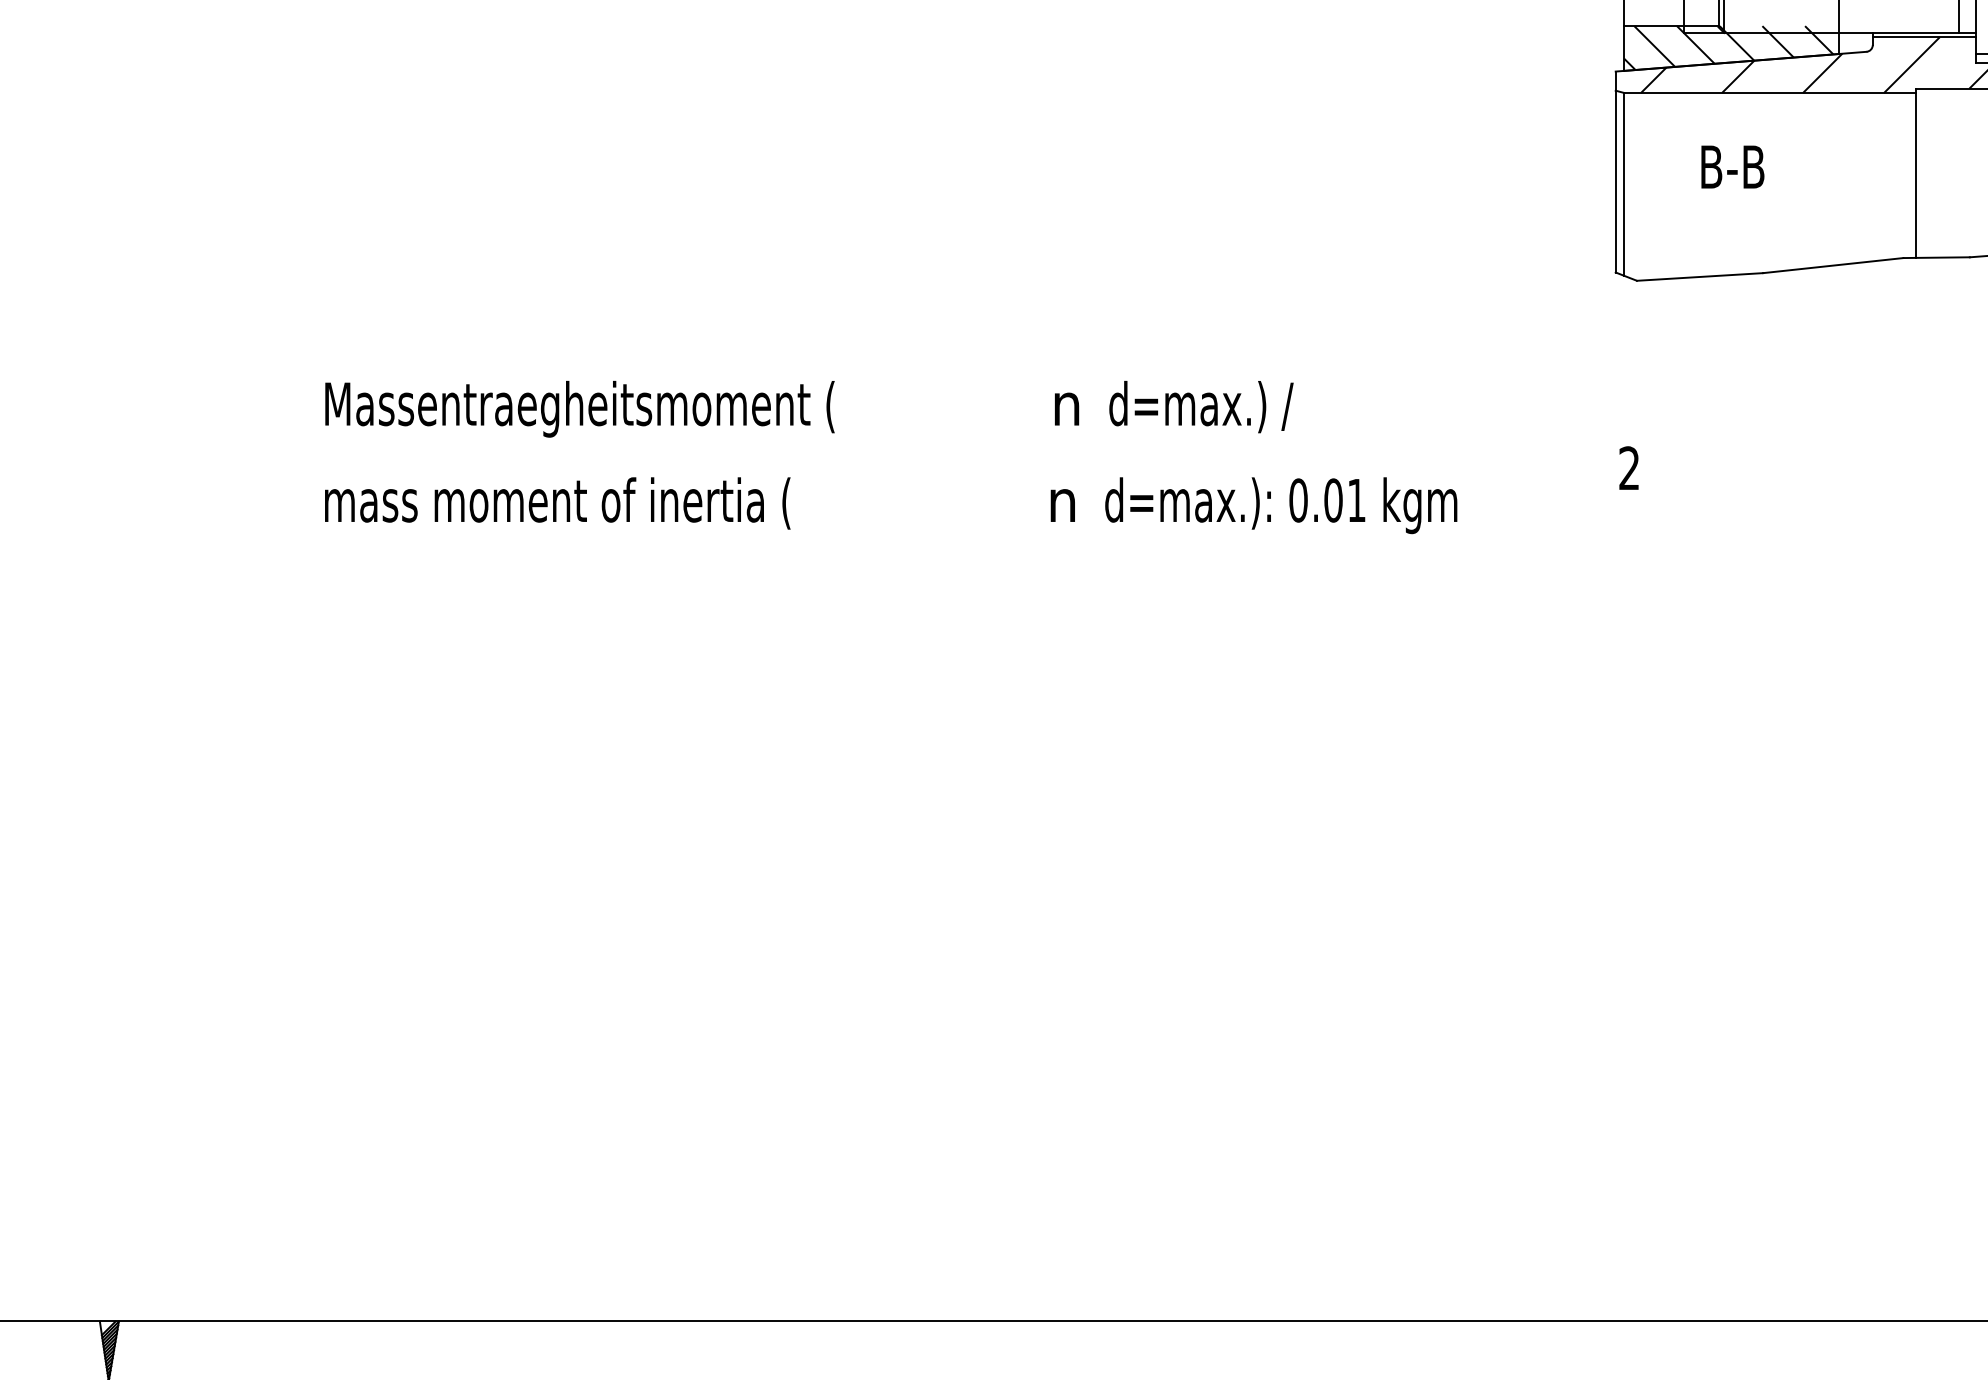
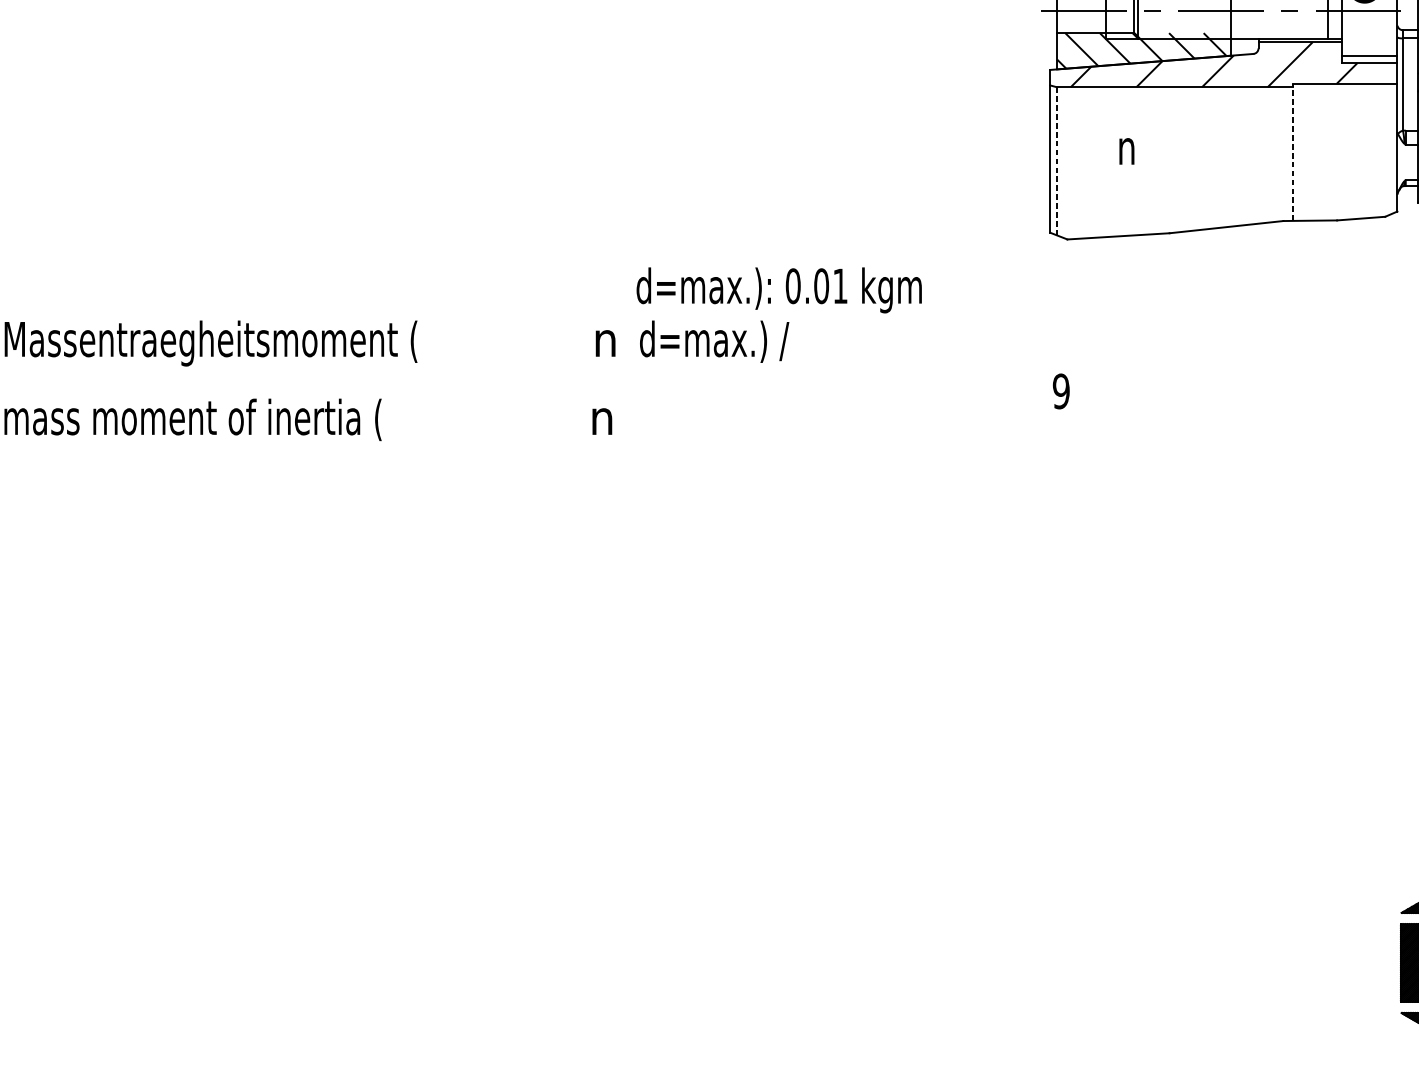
text: (1732, 166) -> (1144, 146), B-B -> n
line: (1915, 173) -> (1293, 152), solid -> dashed
line: (1624, 184) -> (1057, 161), solid -> dashed
text: (1629, 468) -> (1061, 391), 2 -> 9
text: (1281, 505) -> (779, 290), moved

